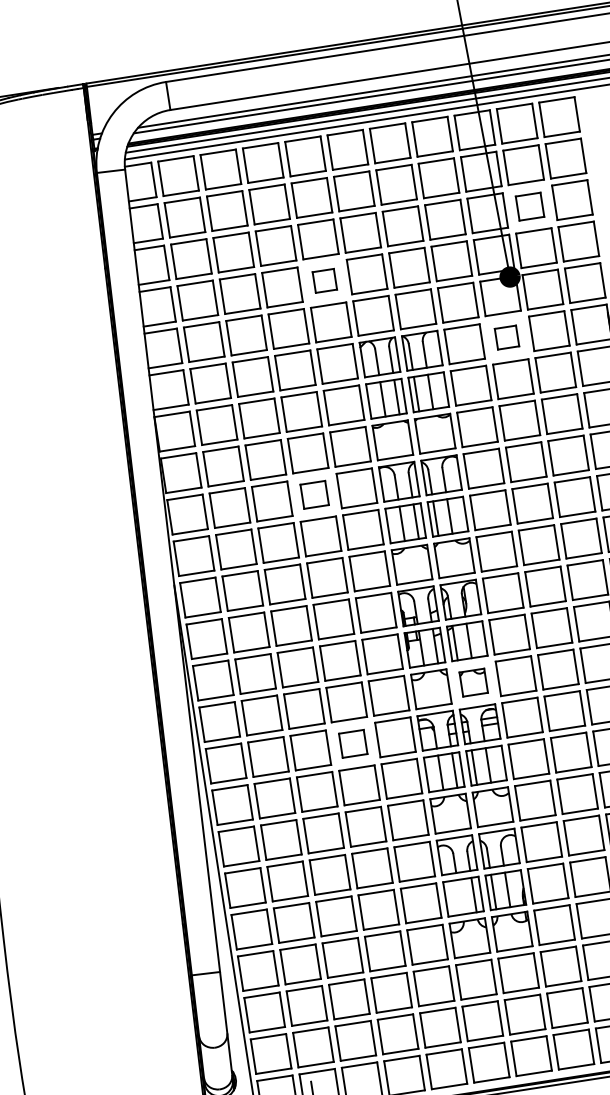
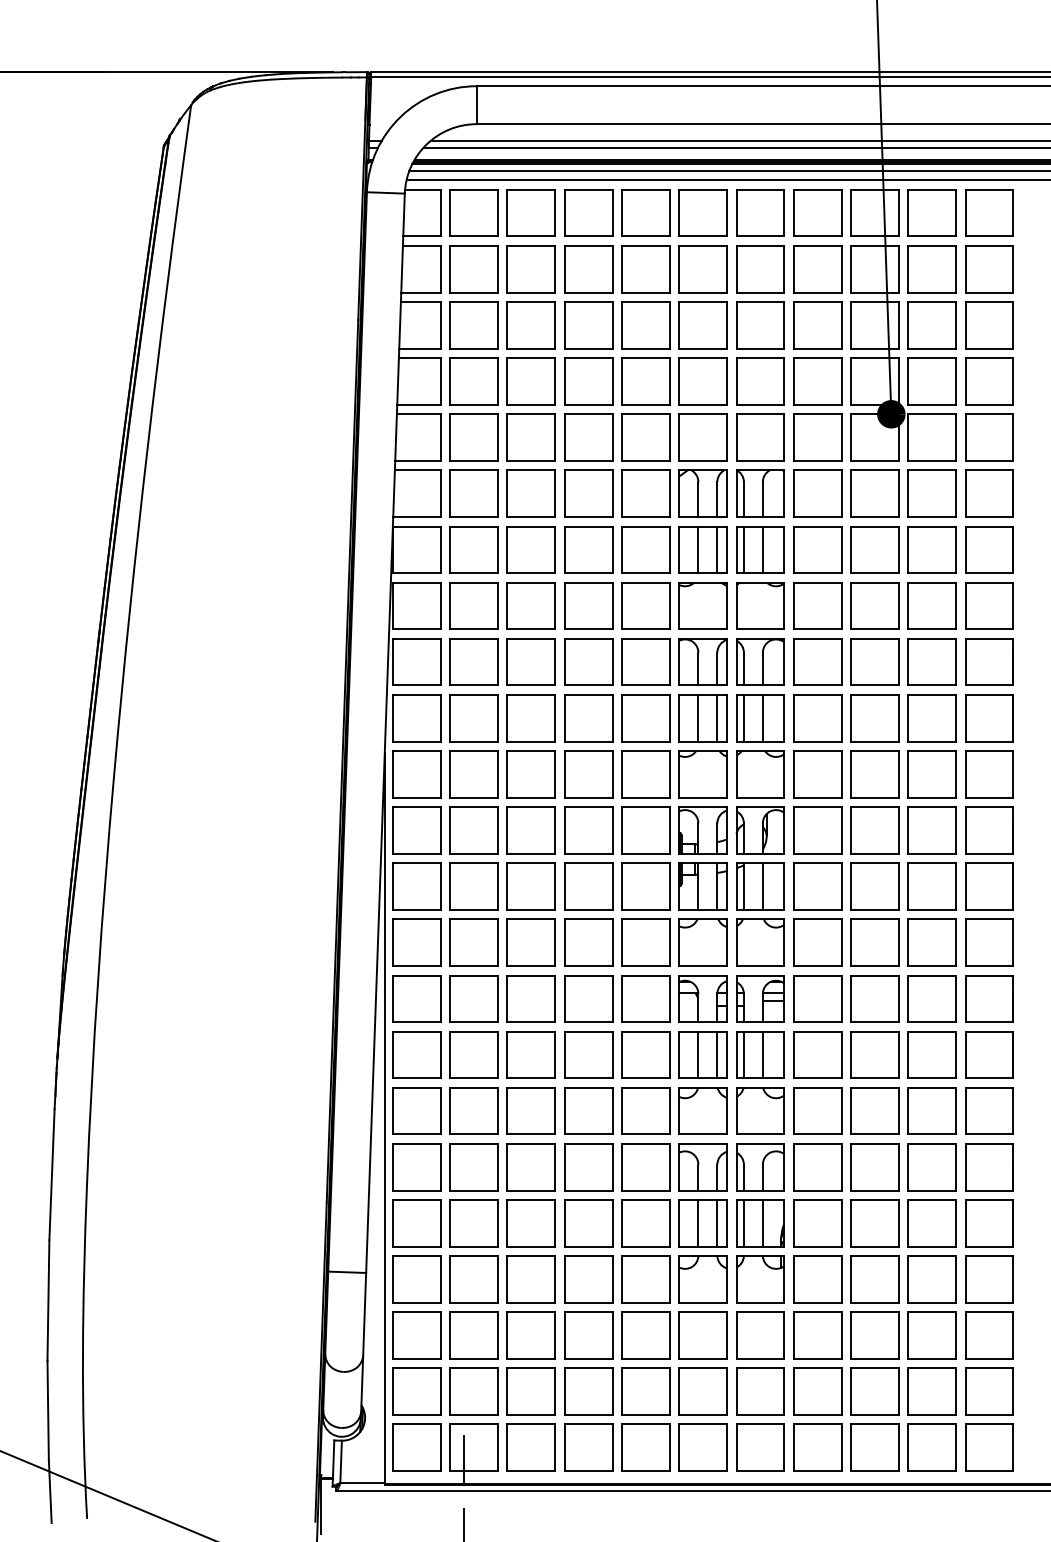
part: (529, 206) -> (931, 325), size x1.43
part: (324, 280) -> (645, 381), size x1.67
part: (506, 337) -> (874, 493), size x1.67
part: (314, 494) -> (588, 661), size x1.43
part: (473, 682) -> (760, 942), size x1.43
part: (353, 743) -> (588, 998), size x1.43
line: (460, 897) -> (698, 1223), added

